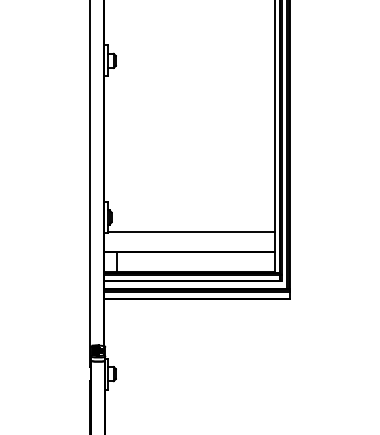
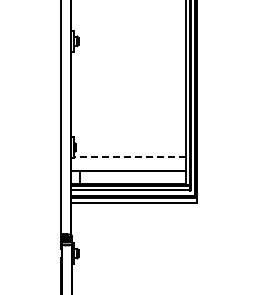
line: (190, 232) -> (129, 157), solid -> dashed

